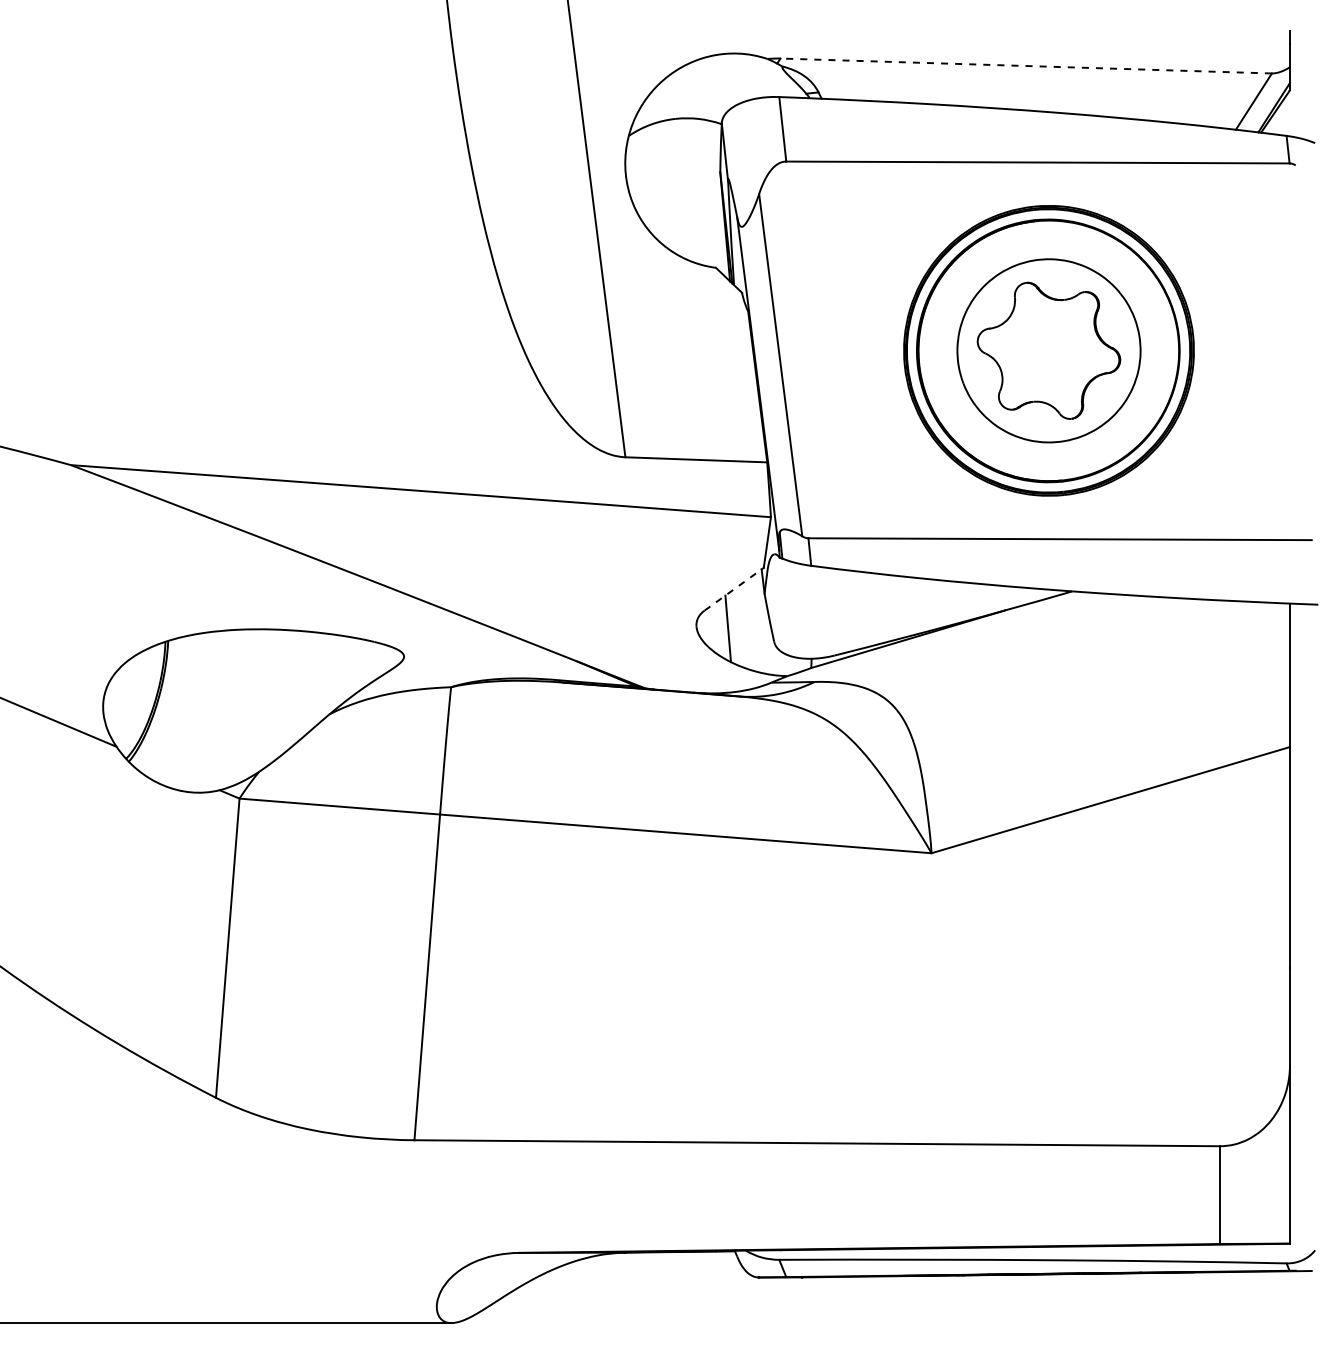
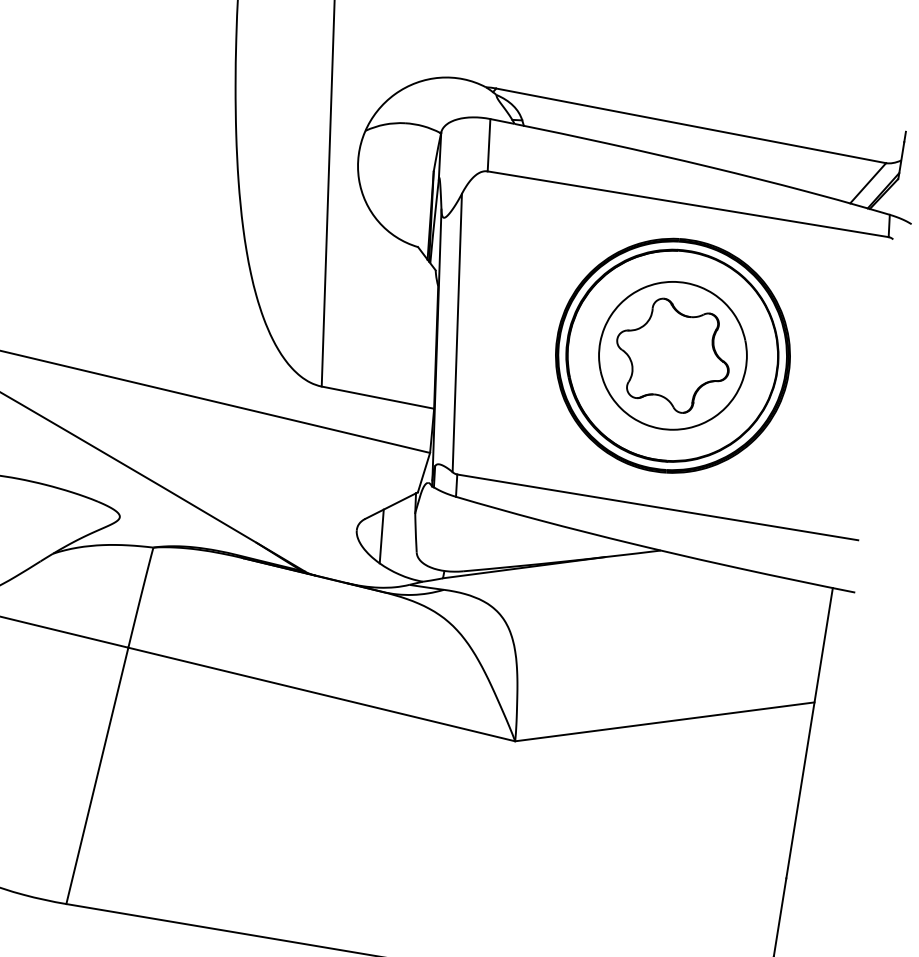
line: (1026, 66) -> (691, 126), dashed -> solid
line: (733, 589) -> (391, 505), dashed -> solid

